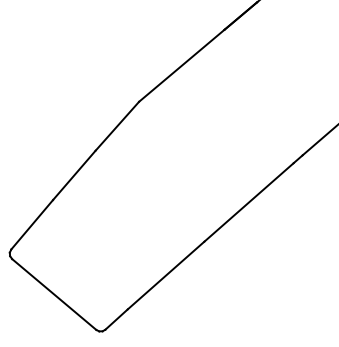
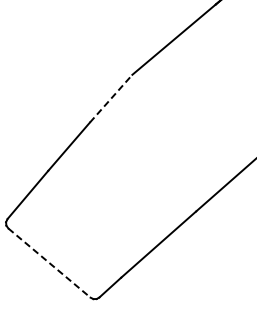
line: (117, 126) -> (111, 98), solid -> dashed
line: (54, 294) -> (49, 263), solid -> dashed

